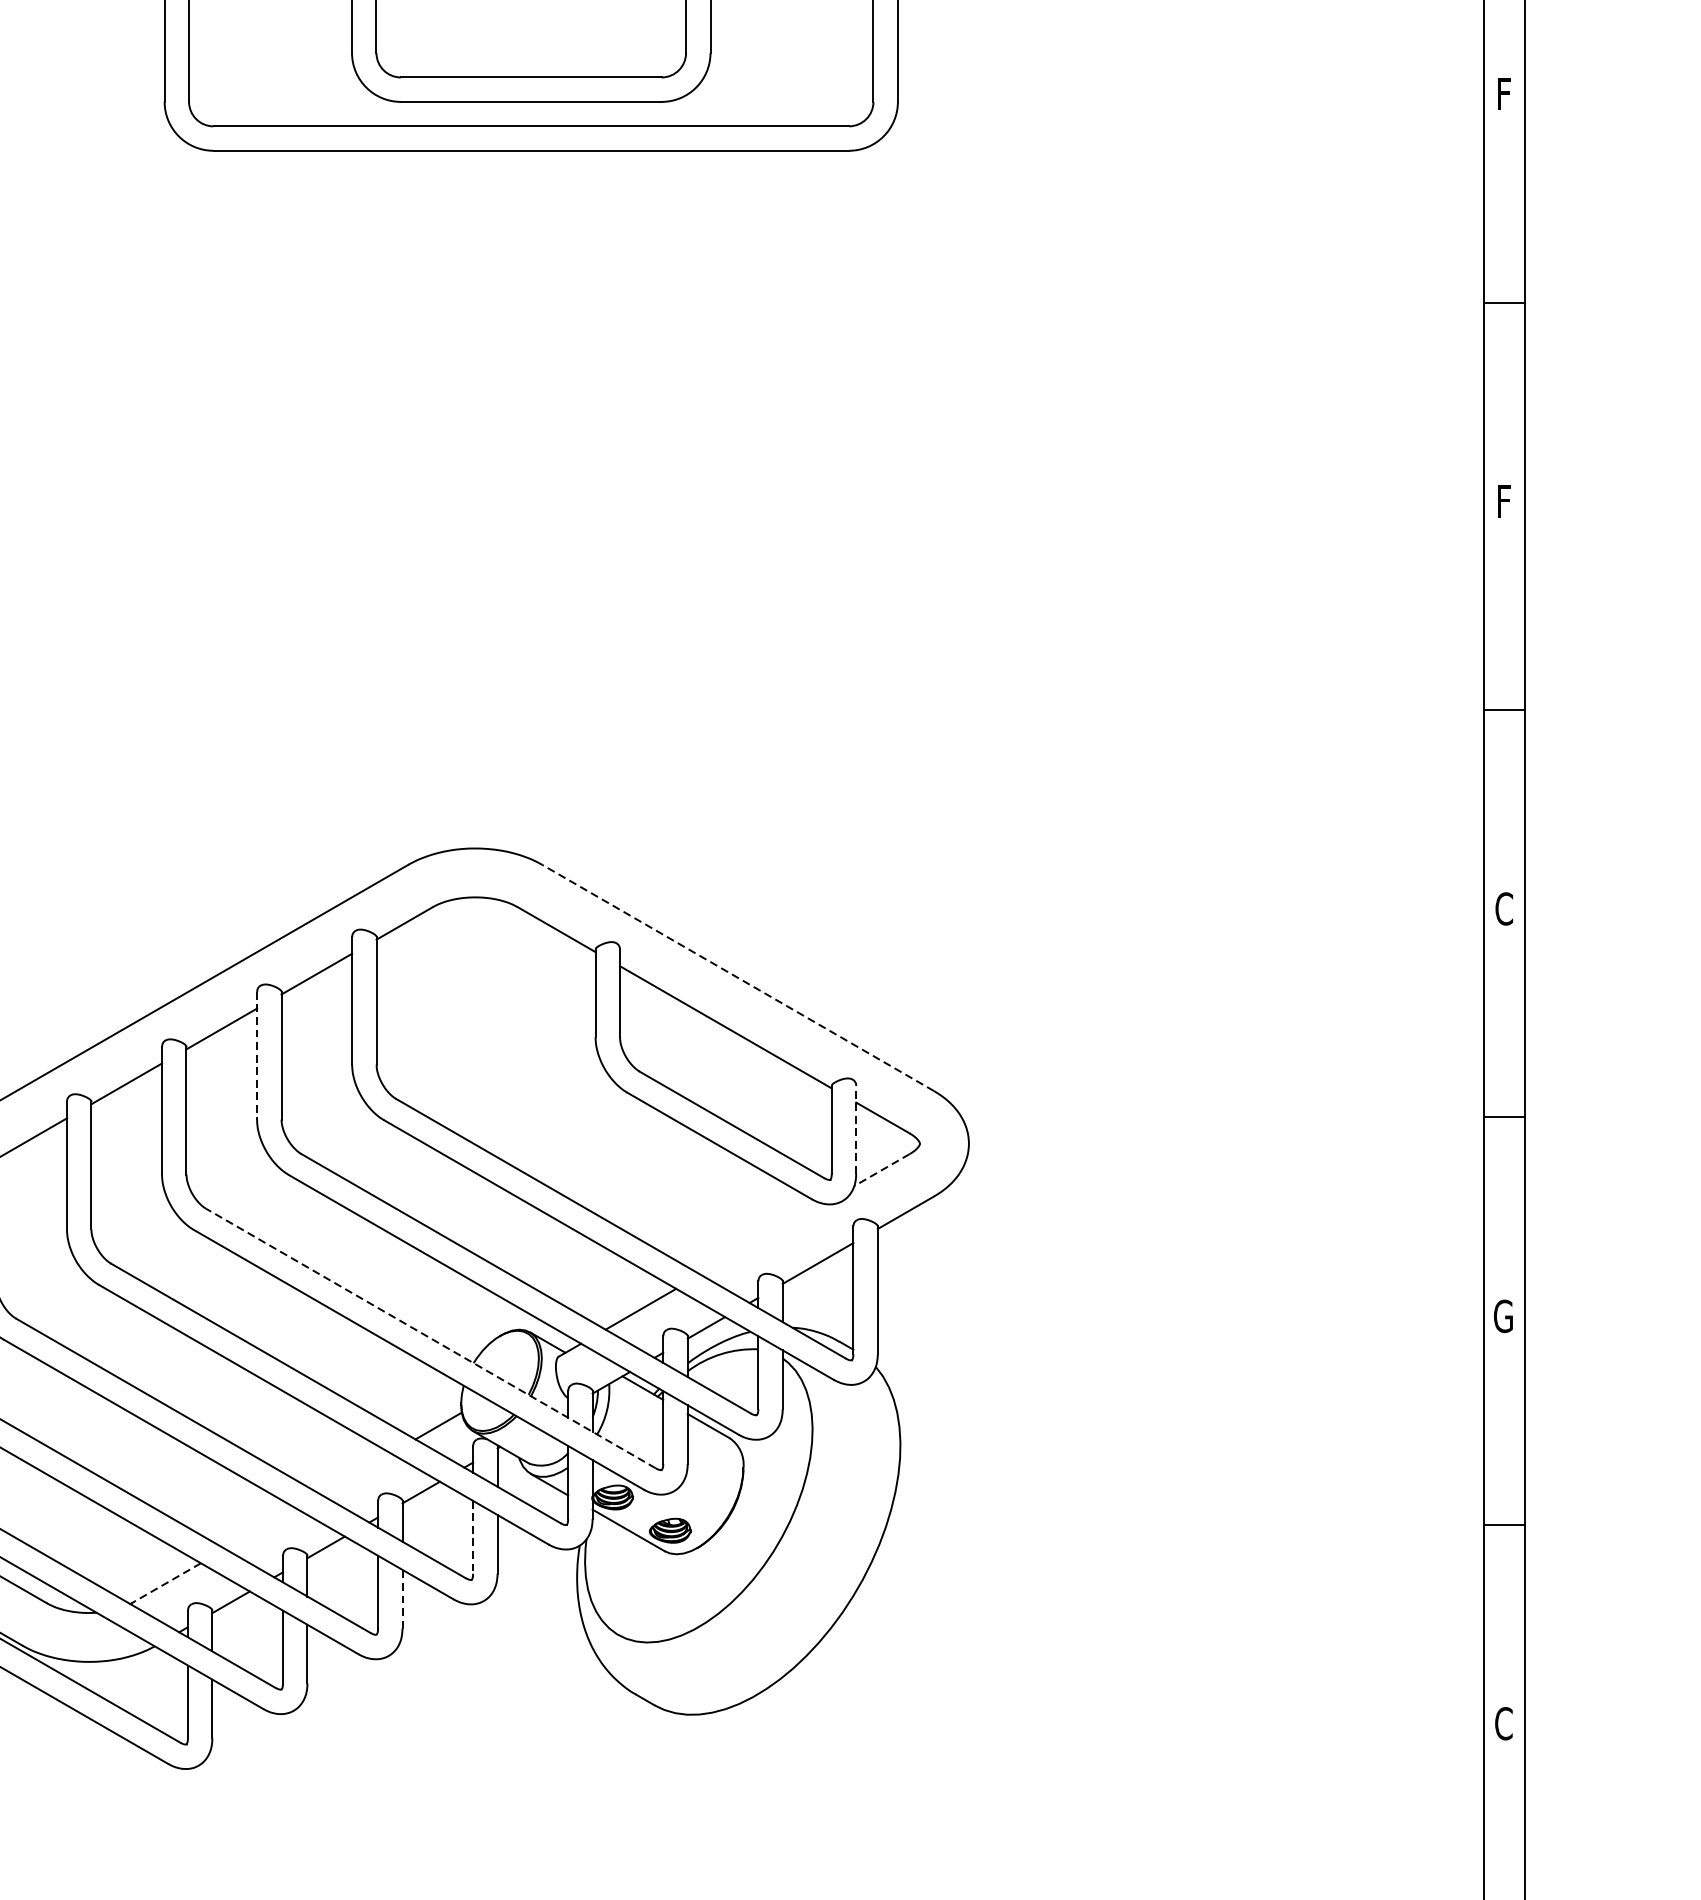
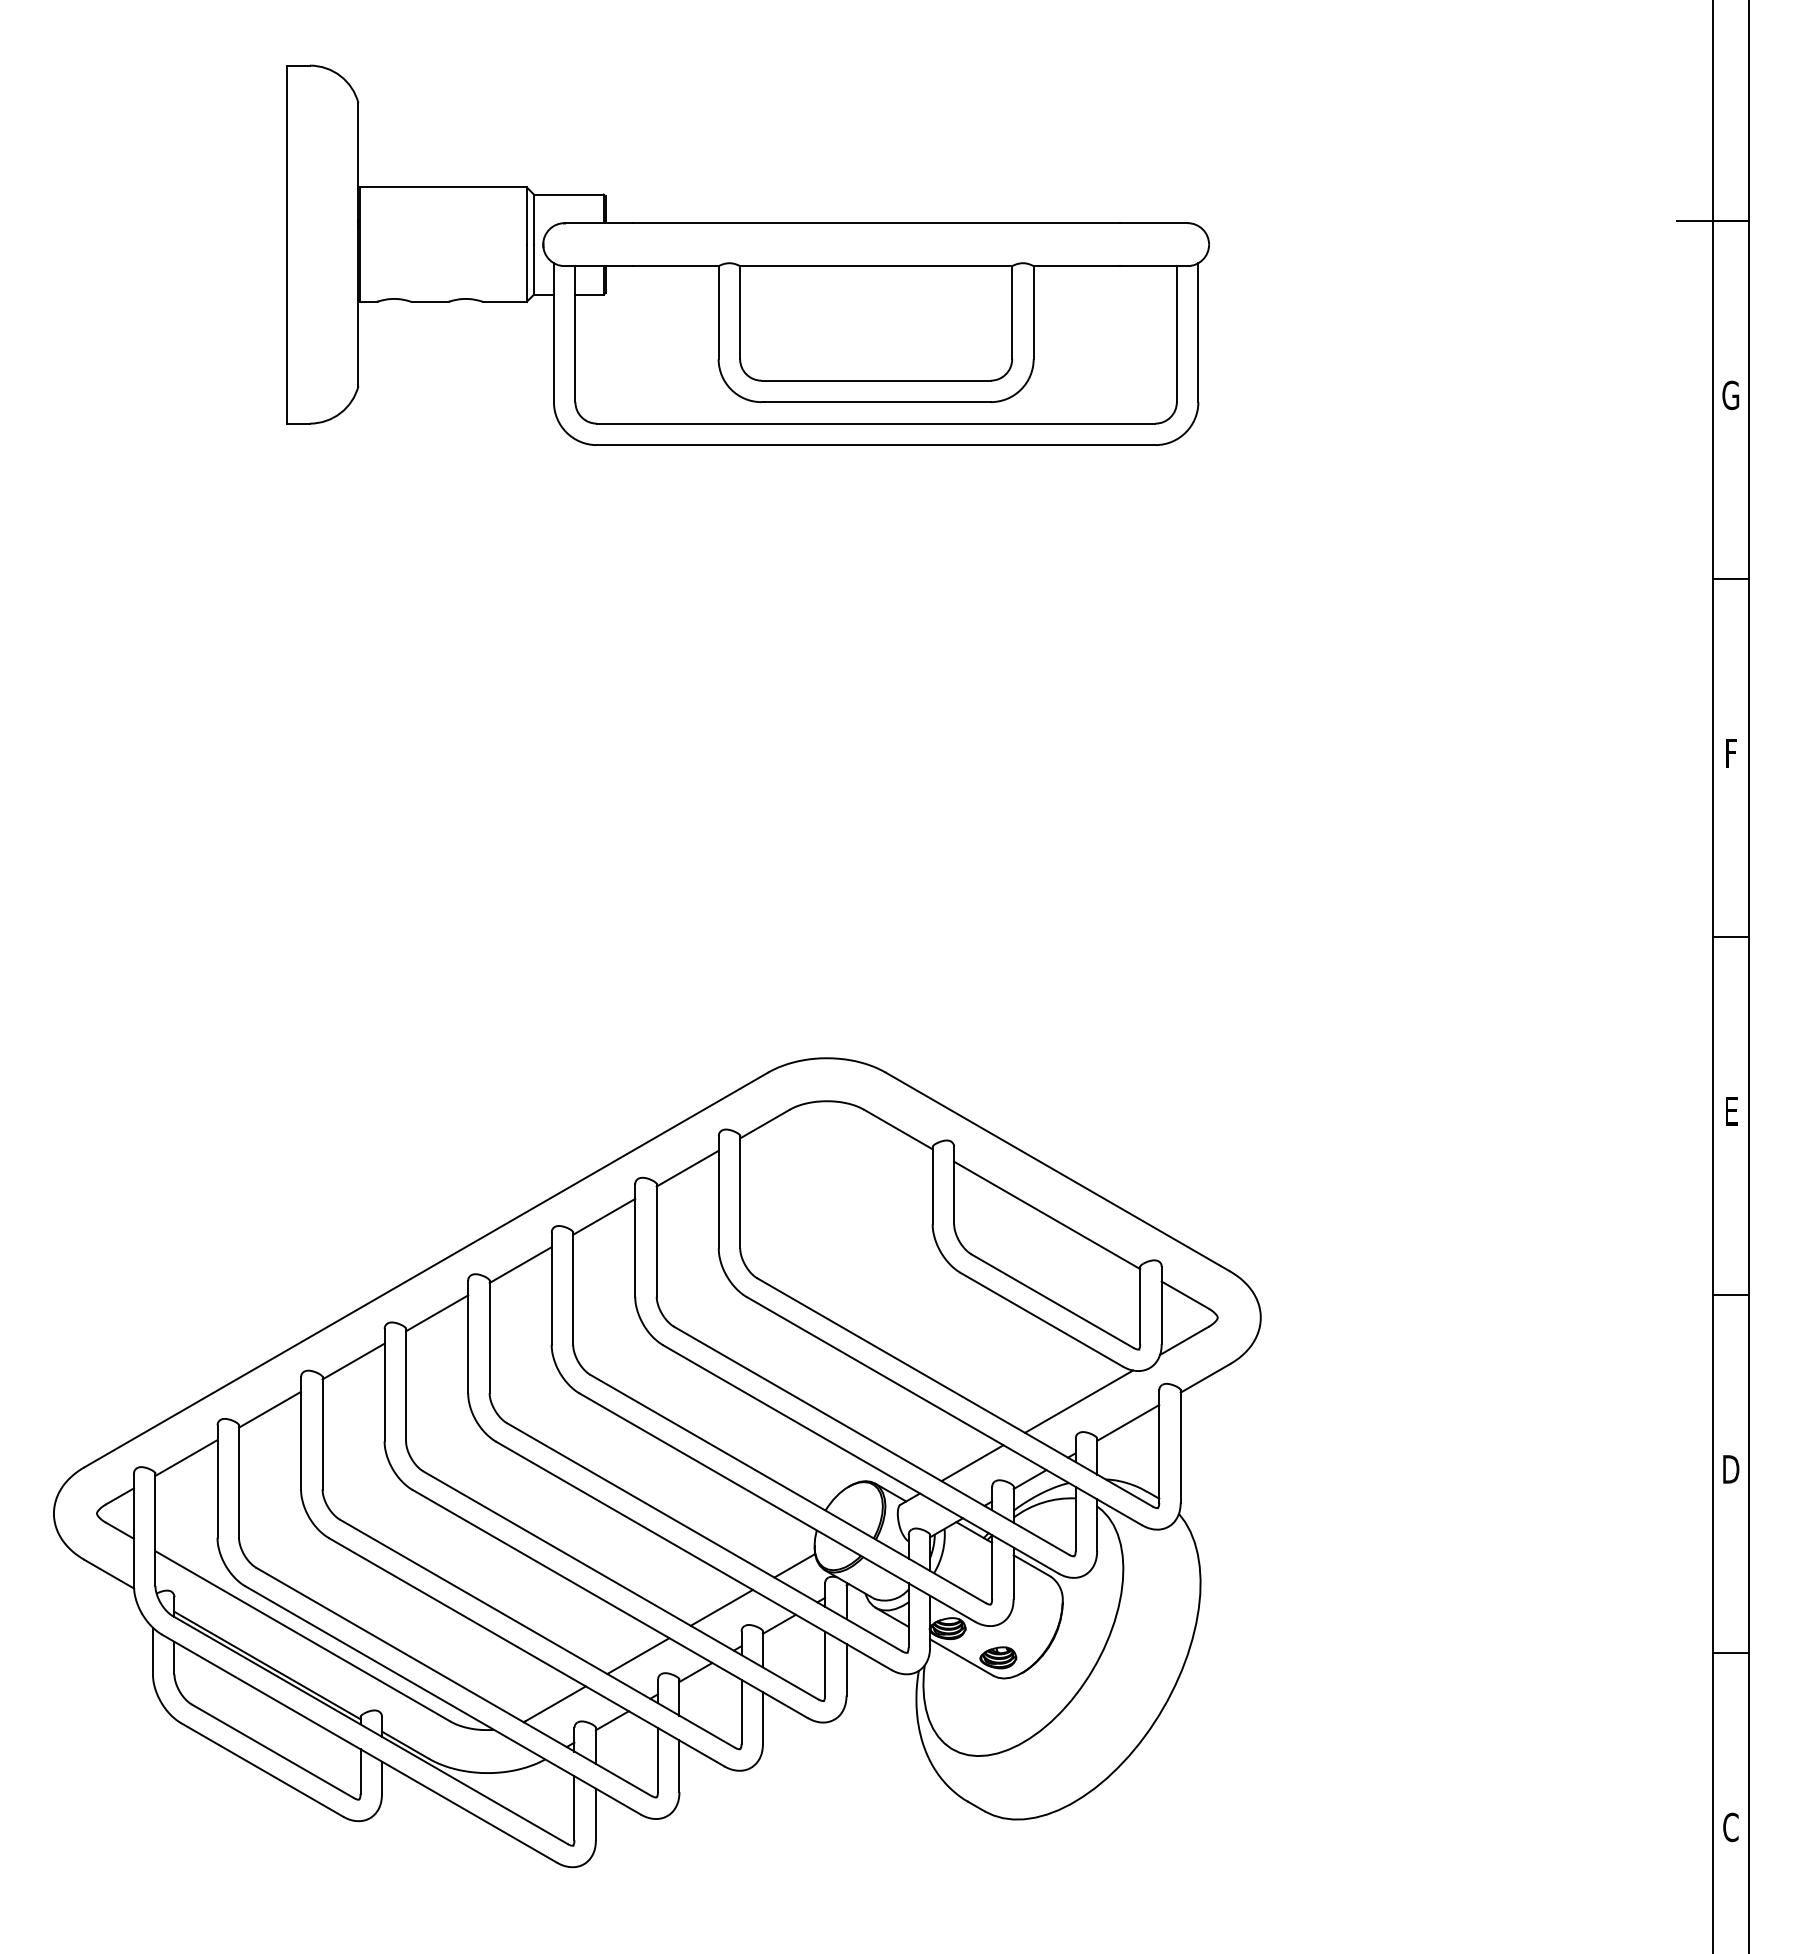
text: (1503, 94) -> (1730, 395), F -> G
text: (1503, 909) -> (1730, 1111), C -> E
line: (737, 978) -> (1057, 1172), dashed -> solid
line: (257, 1055) -> (635, 1240), dashed -> solid
line: (855, 1129) -> (1161, 1305), dashed -> solid
line: (880, 1170) -> (1183, 1341), dashed -> solid
line: (762, 1239) -> (1079, 1401), added
text: (1503, 1316) -> (1730, 1469), G -> D
line: (430, 1338) -> (787, 1488), dashed -> solid
line: (355, 1473) -> (721, 1607), added
line: (260, 1529) -> (638, 1656), added
line: (473, 1537) -> (825, 1663), dashed -> solid
line: (166, 1583) -> (555, 1704), dashed -> solid
line: (403, 1598) -> (763, 1717), dashed -> solid

